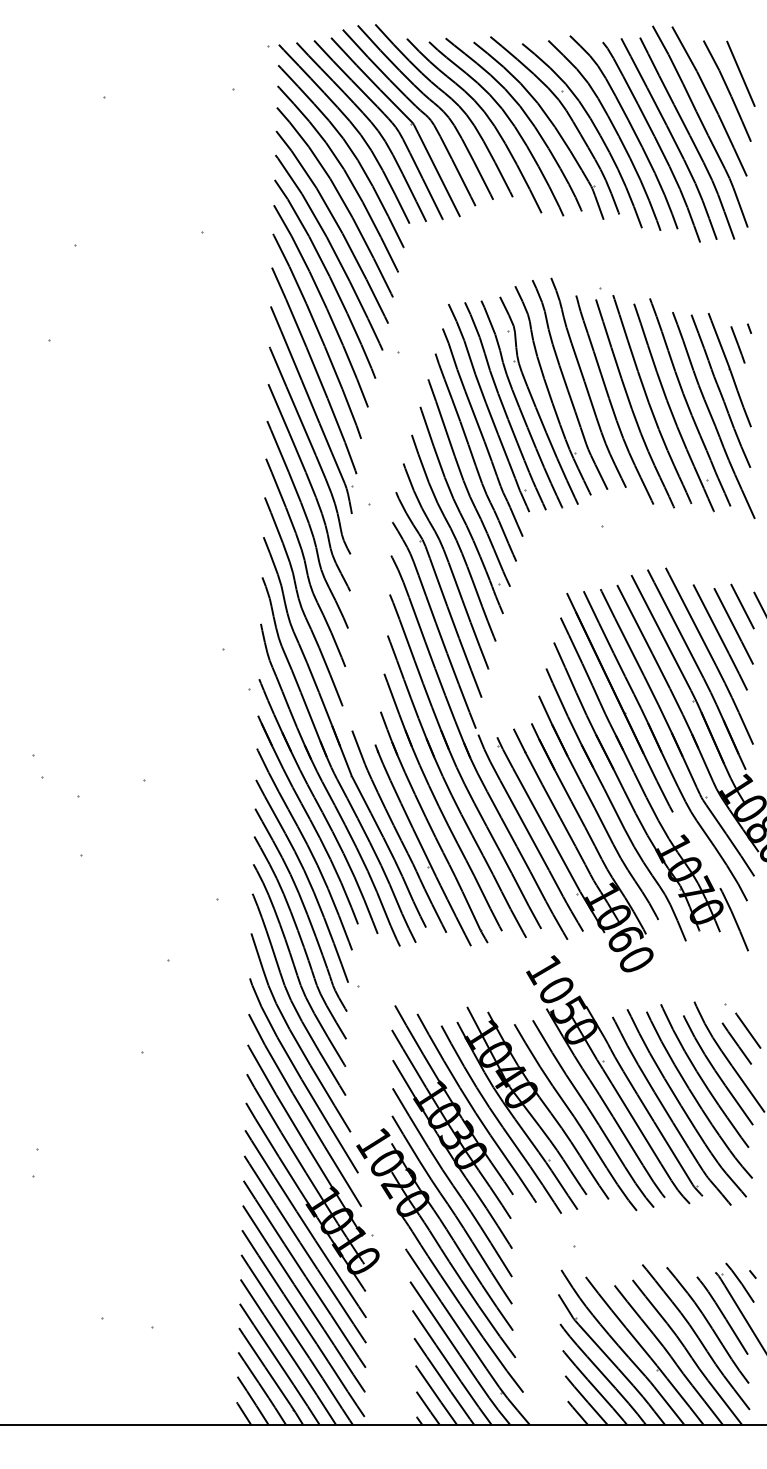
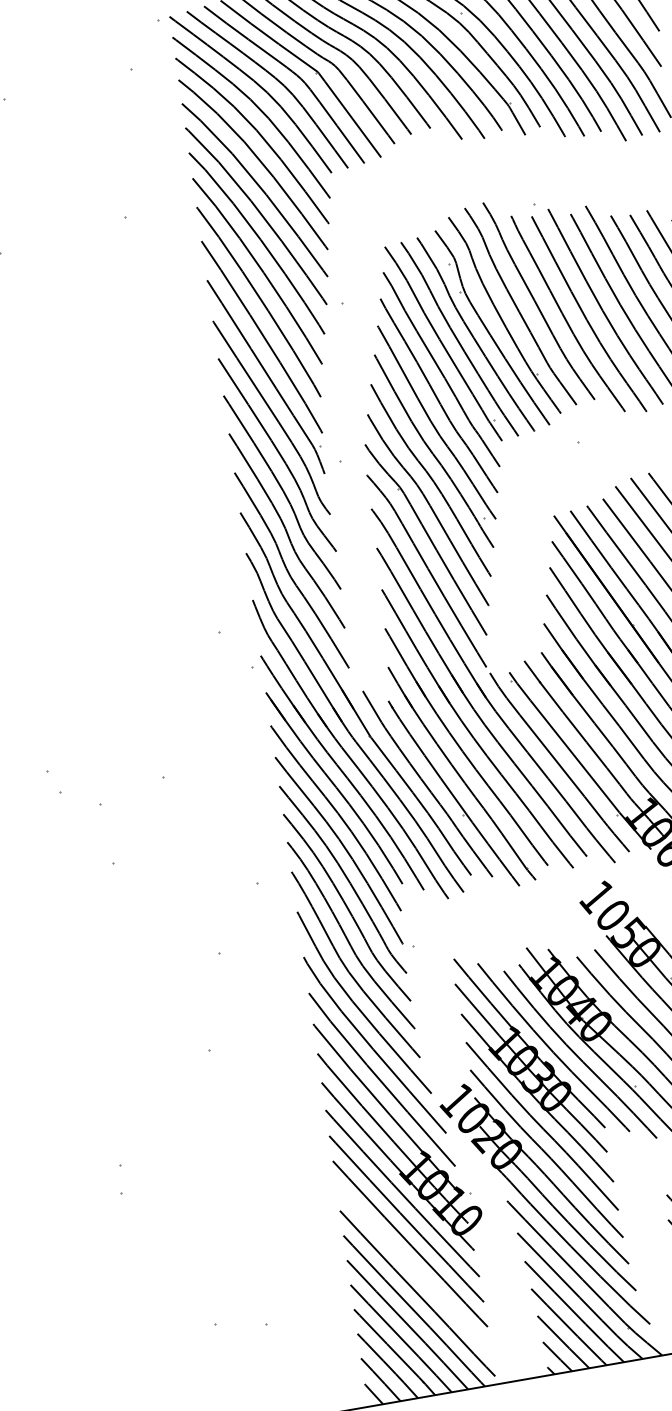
line: (303, 1298) -> (413, 1268), removed

